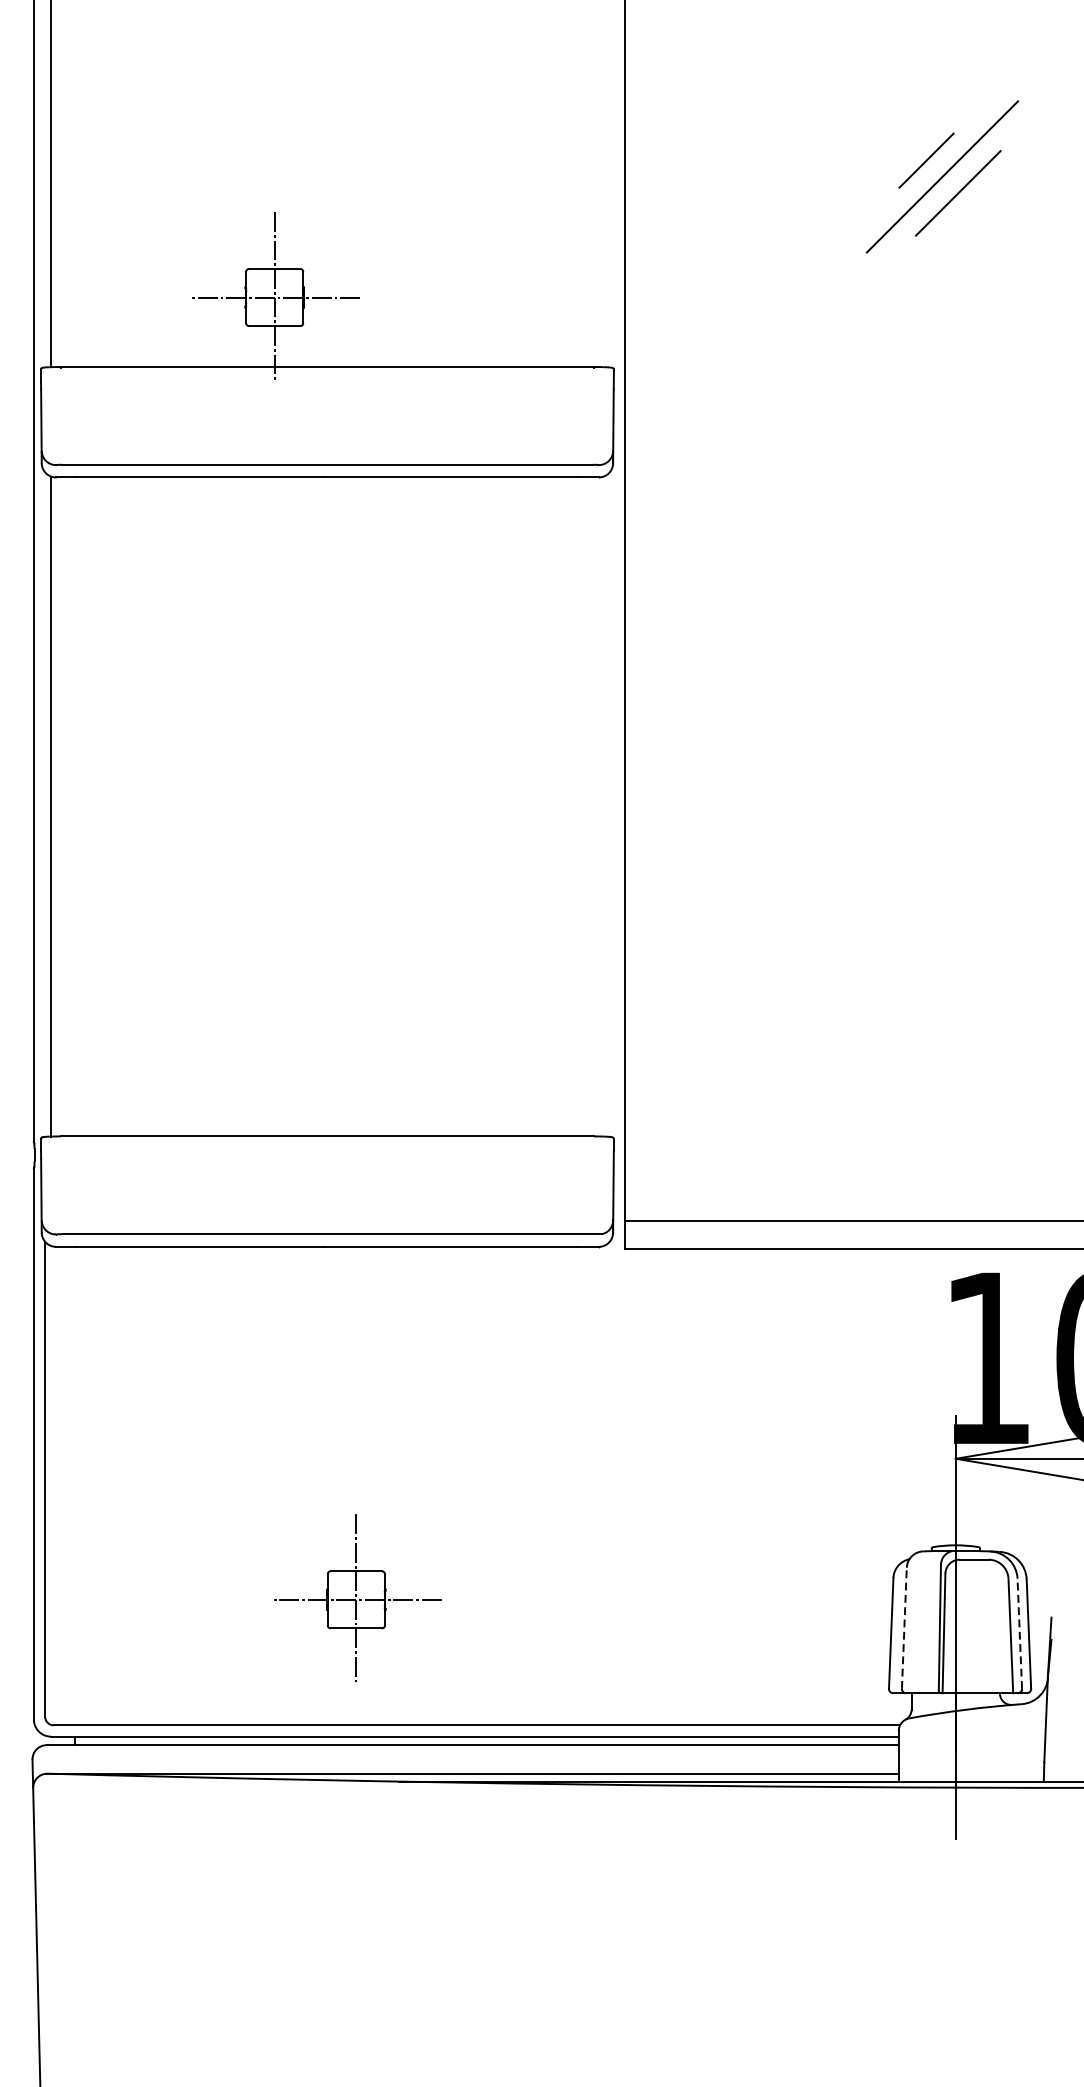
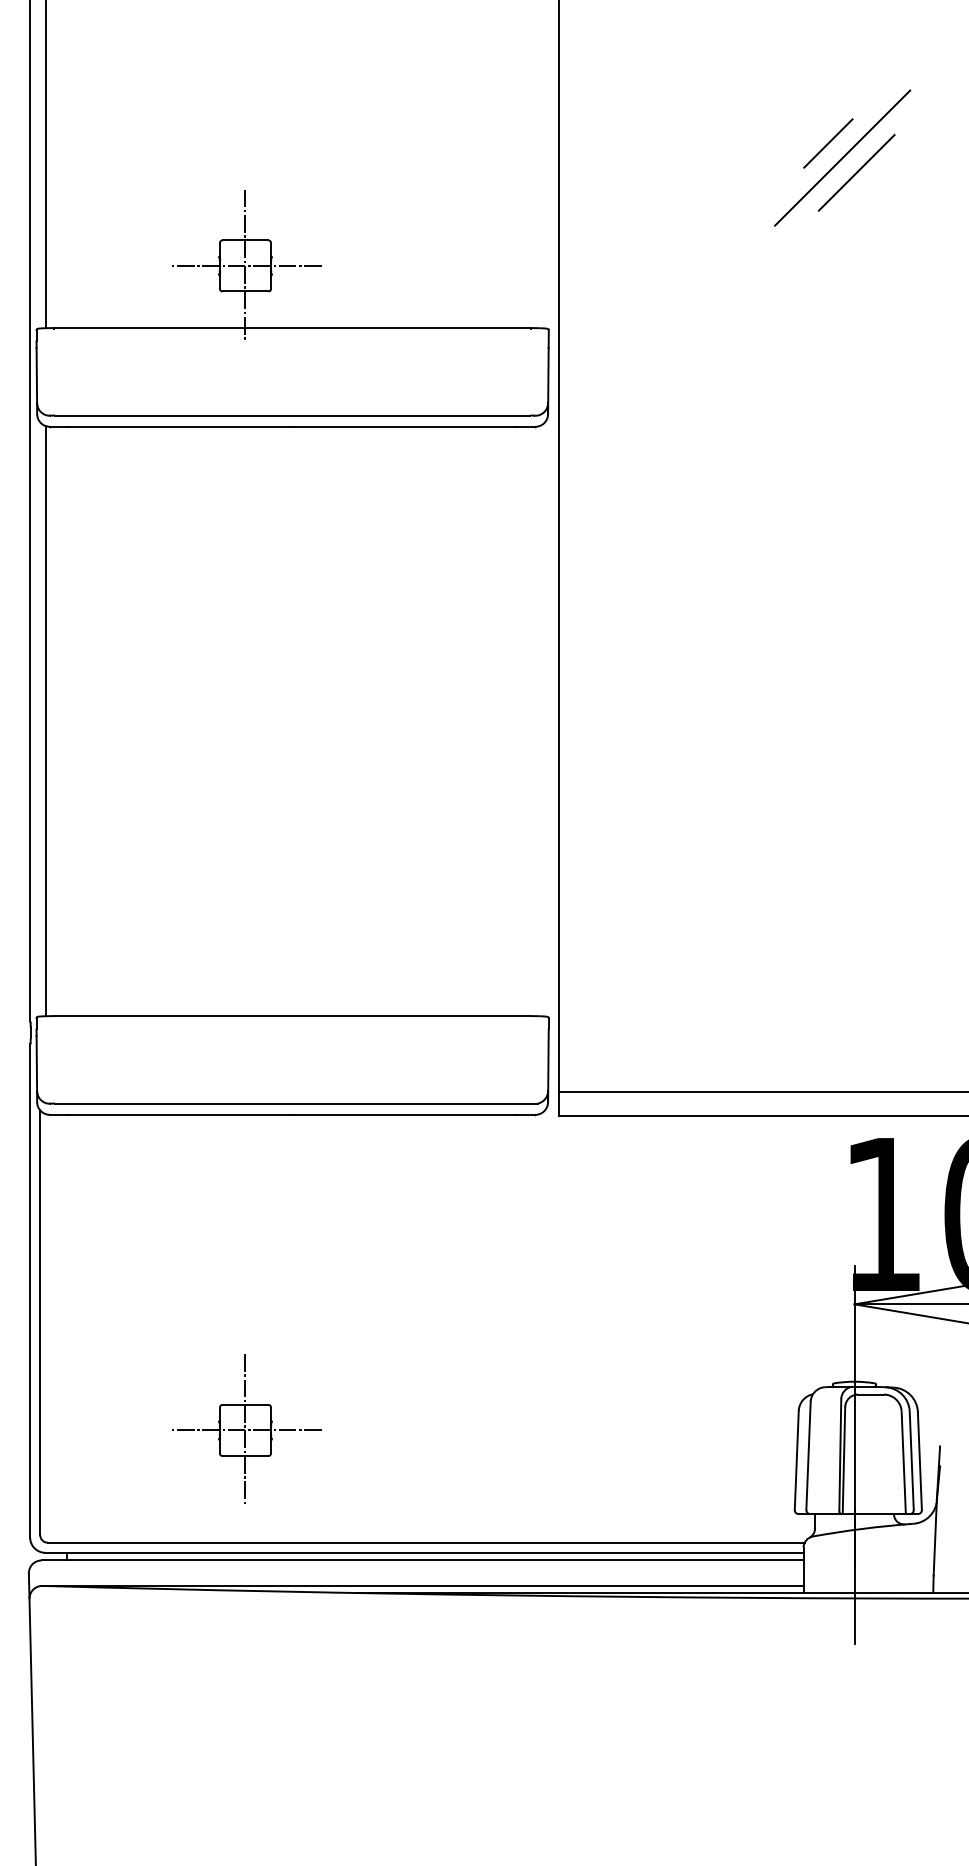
part: (357, 1597) -> (246, 1428), moved
line: (904, 1627) -> (808, 1455), dashed -> solid
line: (1019, 1634) -> (911, 1461), dashed -> solid

